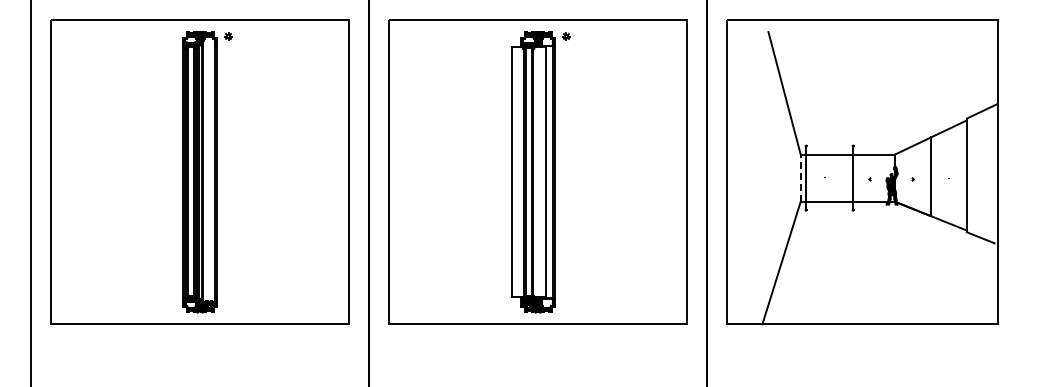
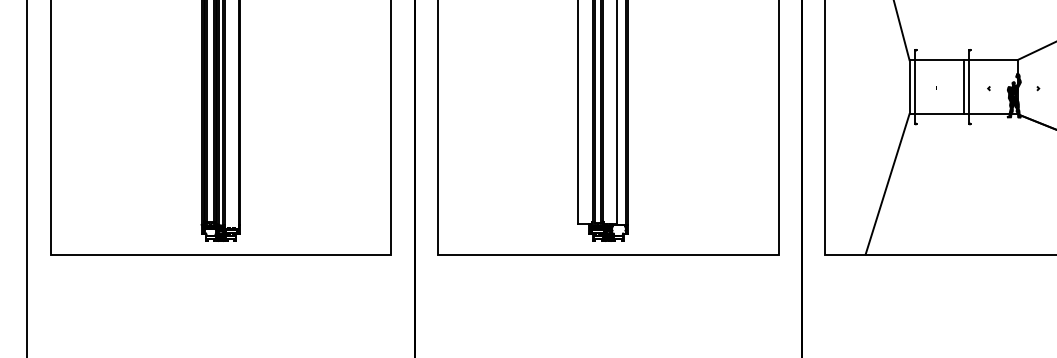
line: (847, 177) -> (963, 86), added
line: (800, 178) -> (909, 87), dashed -> solid

